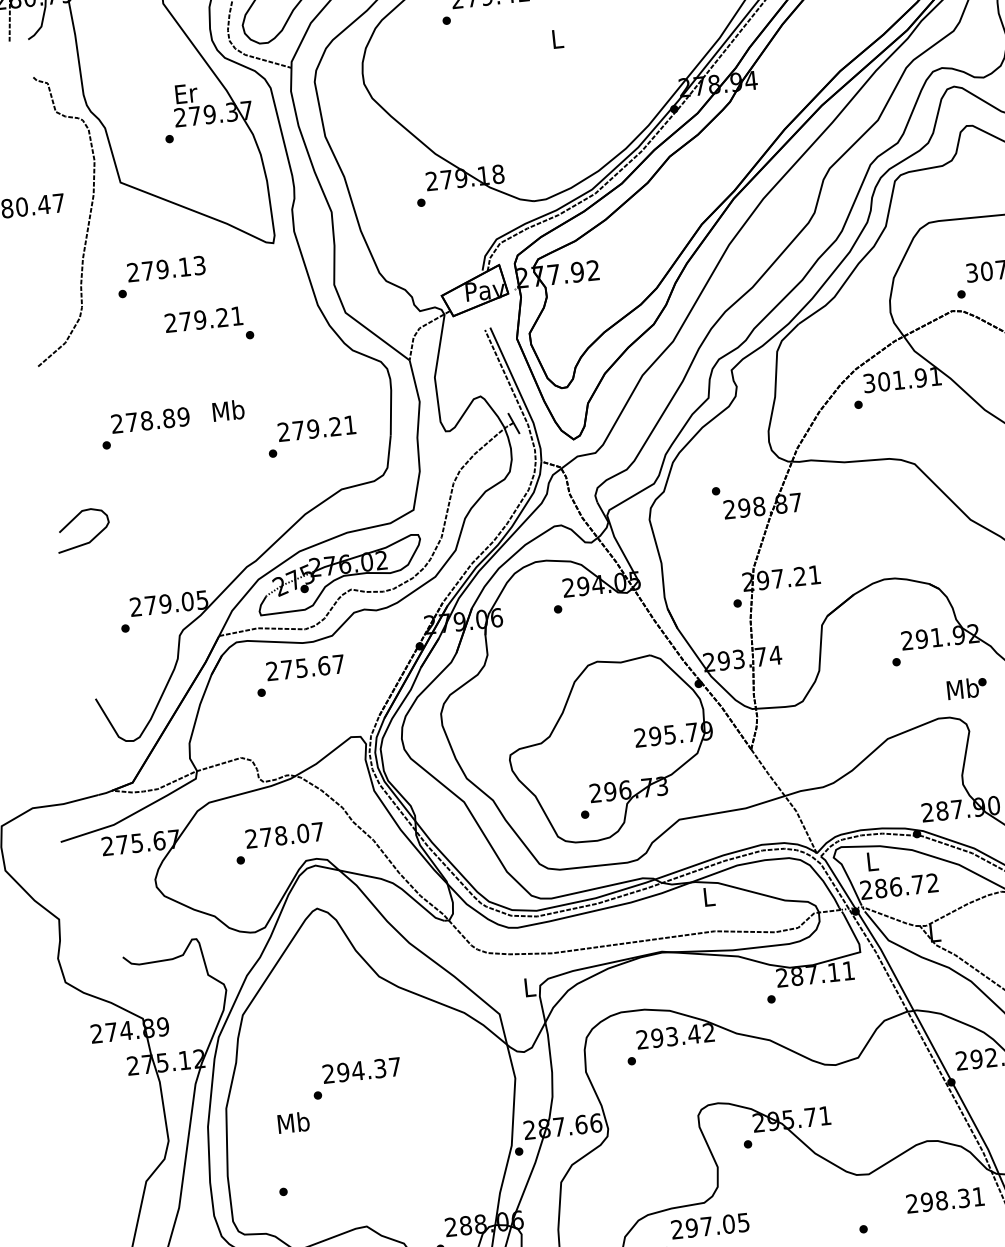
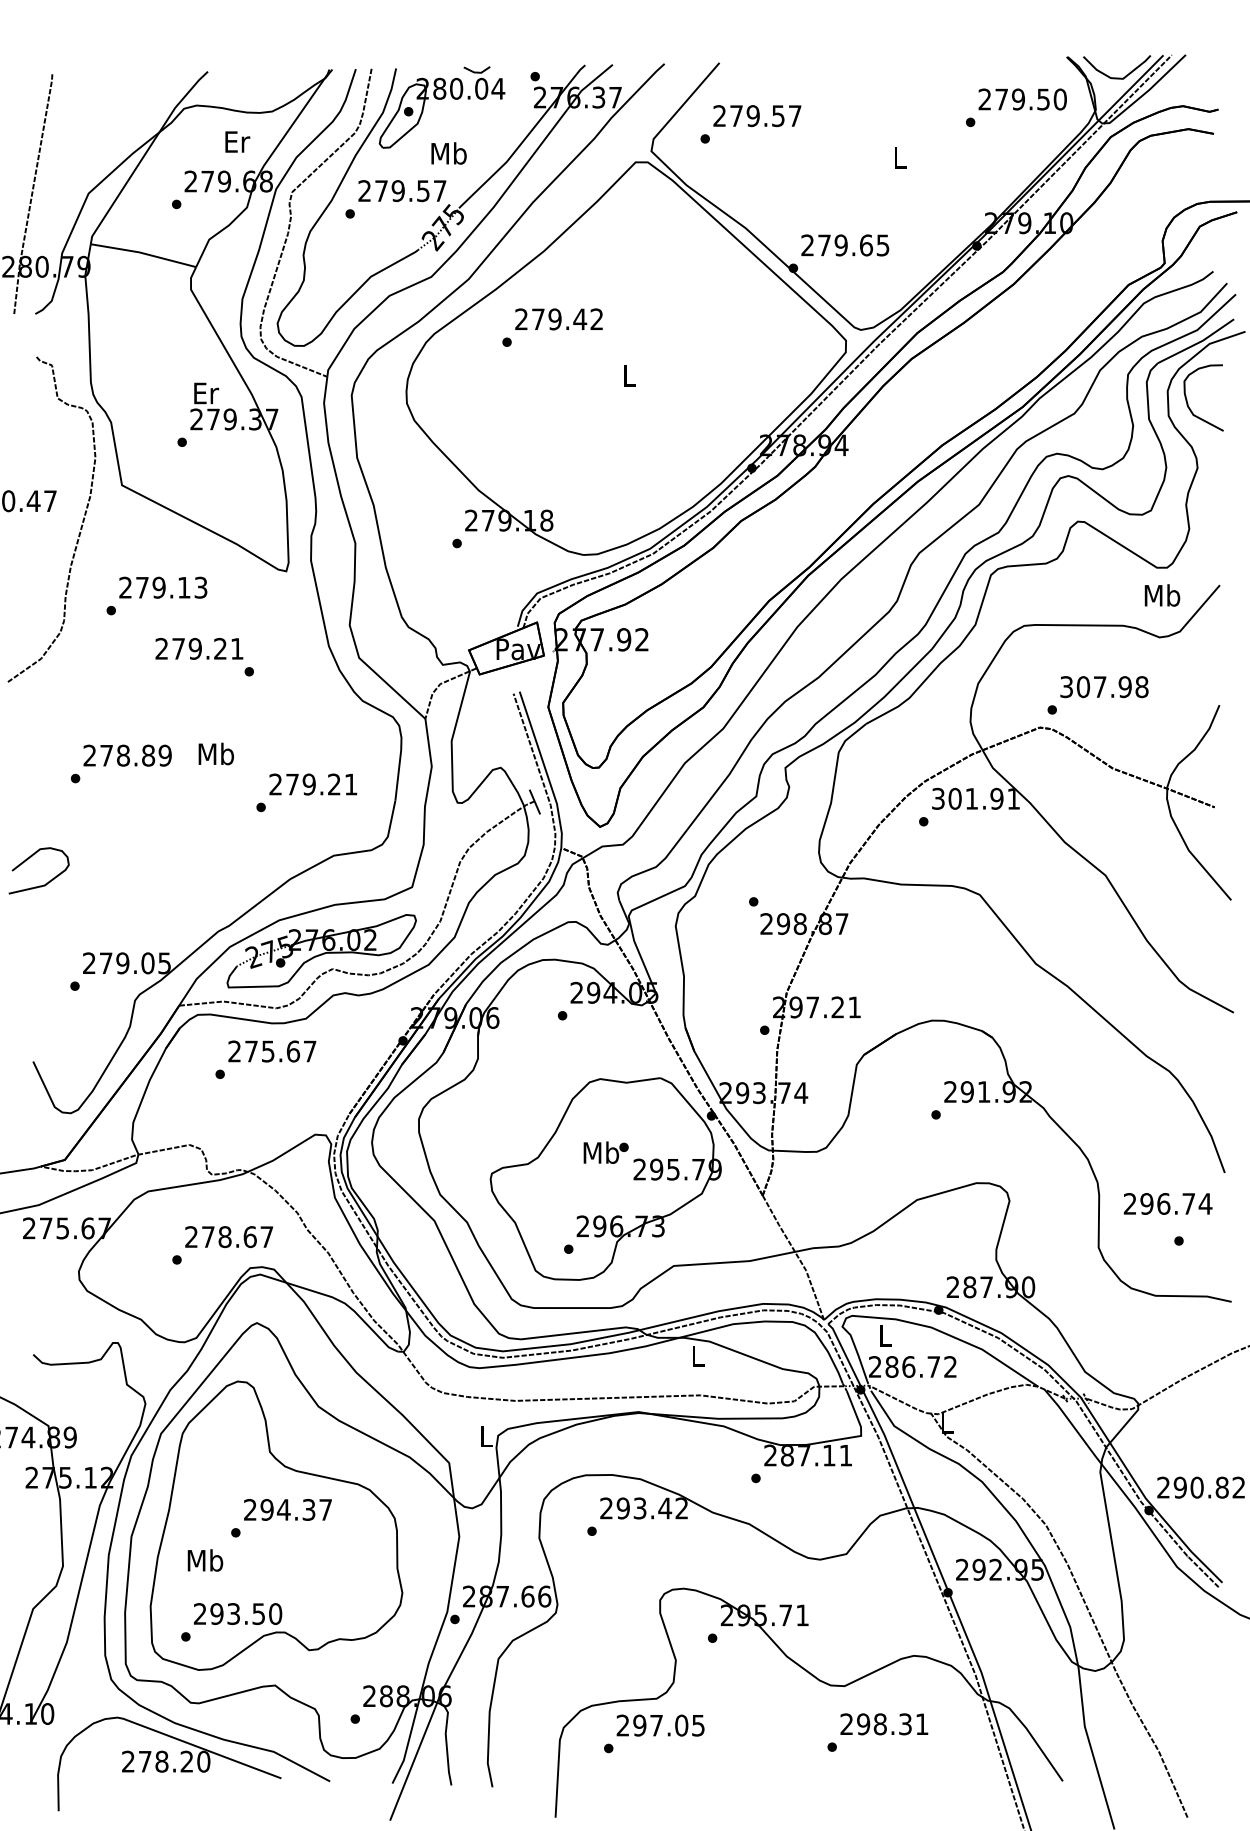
text: (966, 688) -> (605, 1152), moved
text: (302, 833) -> (249, 1236), 278.07 -> 278.67
part: (353, 1085) -> (276, 1525), added
text: (945, 1200) -> (884, 1724), moved

